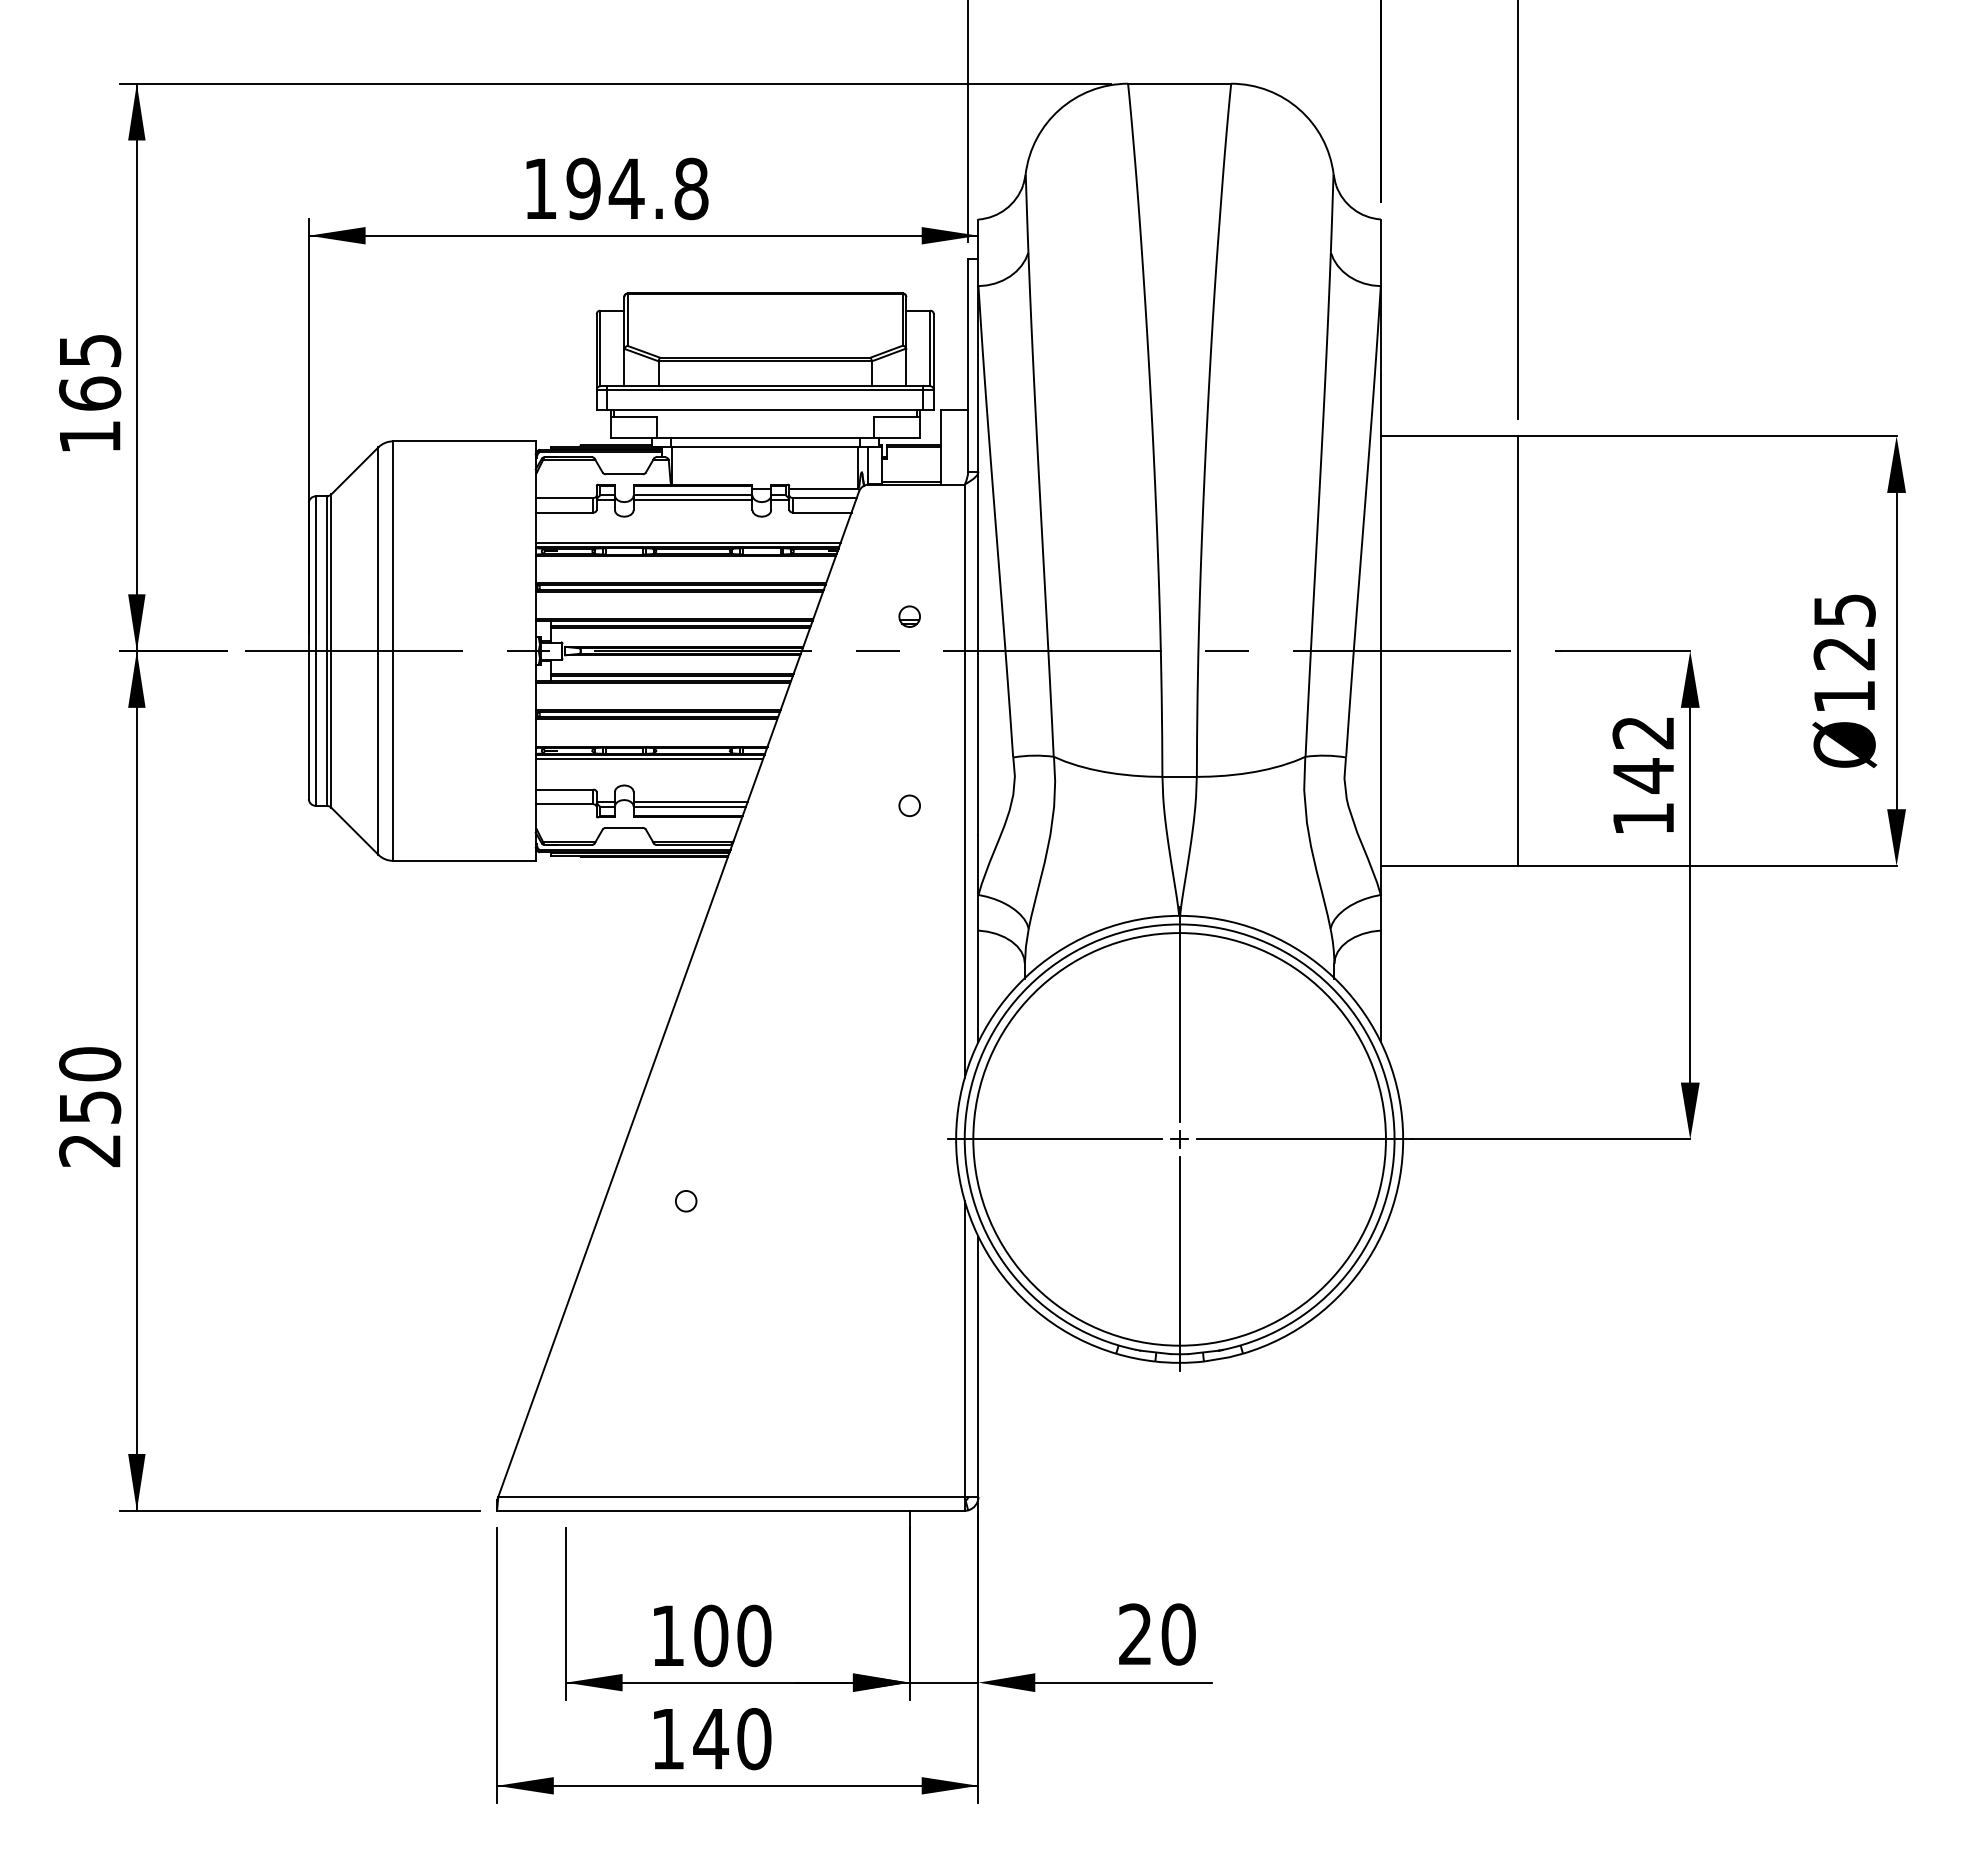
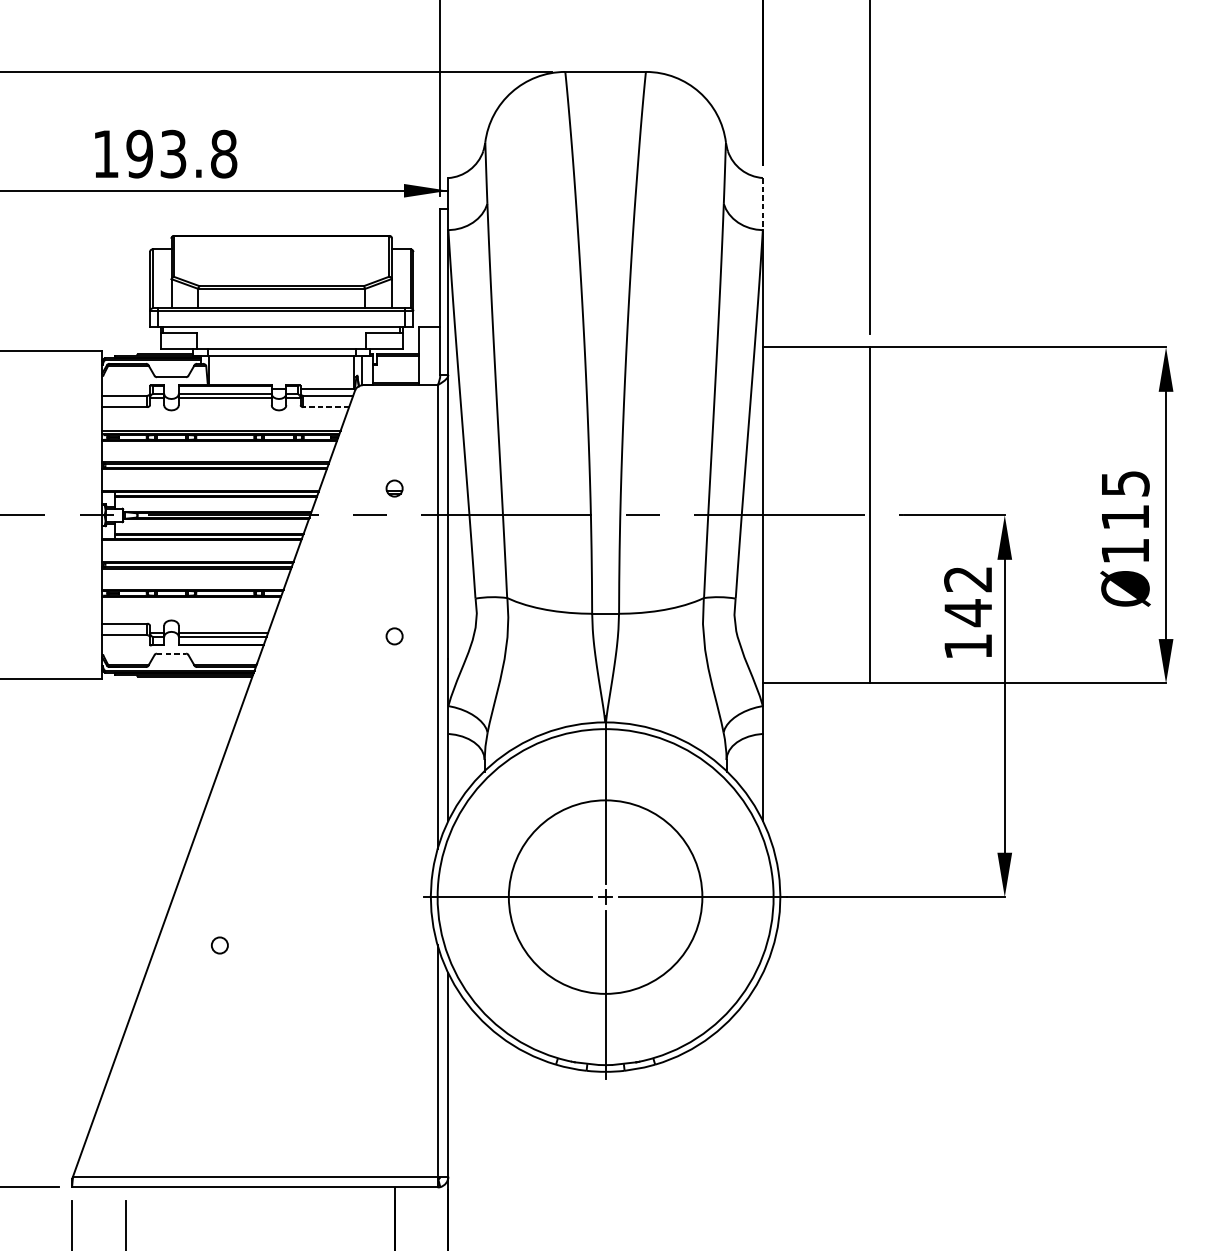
text: (626, 188) -> (173, 153), 194.8 -> 193.8
line: (1380, 253) -> (762, 204), solid -> dashed
line: (821, 512) -> (325, 407), solid -> dashed
text: (1843, 654) -> (1124, 518), Ø125 -> Ø115
line: (649, 759) -> (191, 600), removed
line: (624, 827) -> (171, 653), solid -> dashed
circle: (1179, 1139) -> (605, 897), size x0.6

